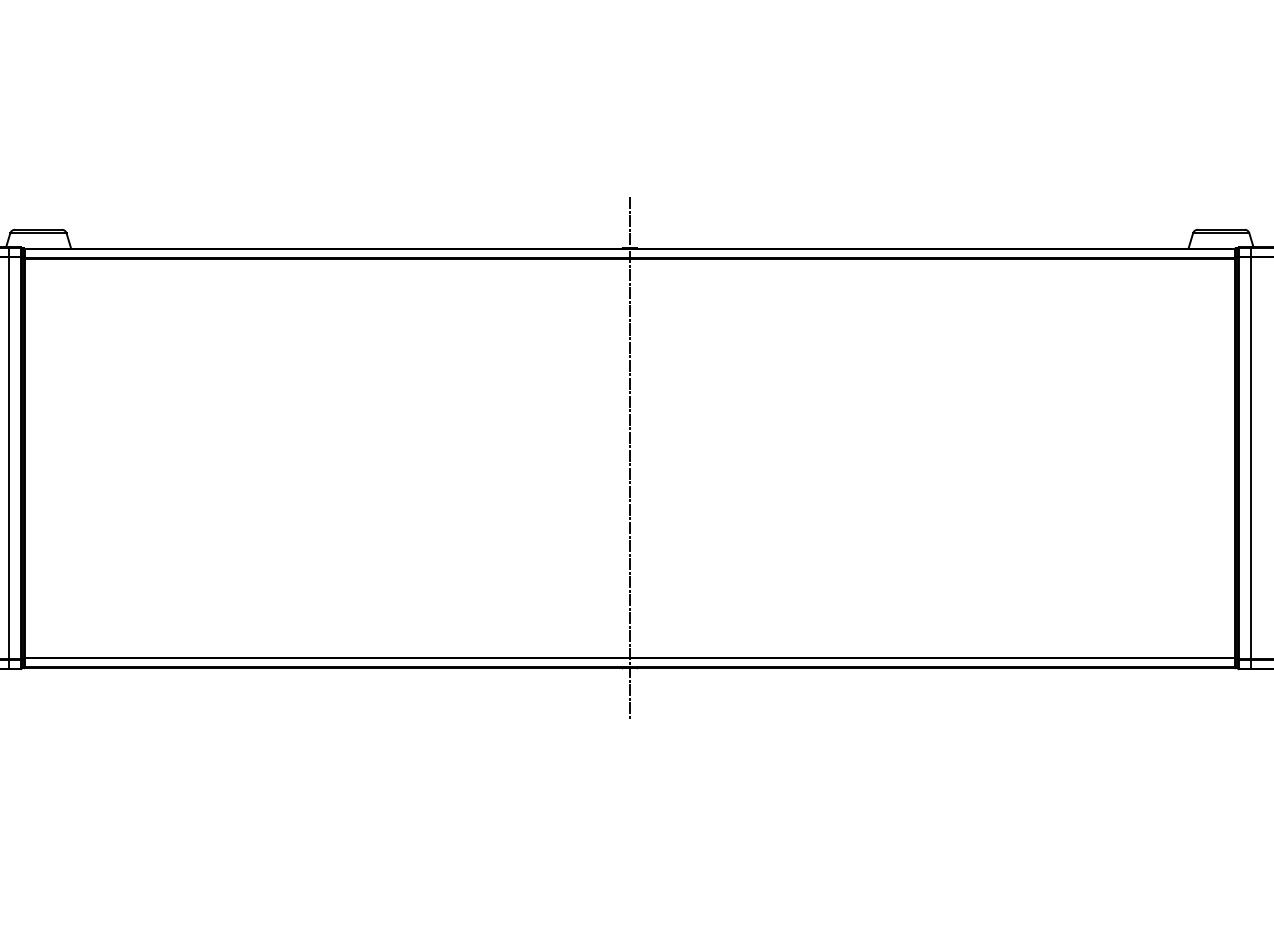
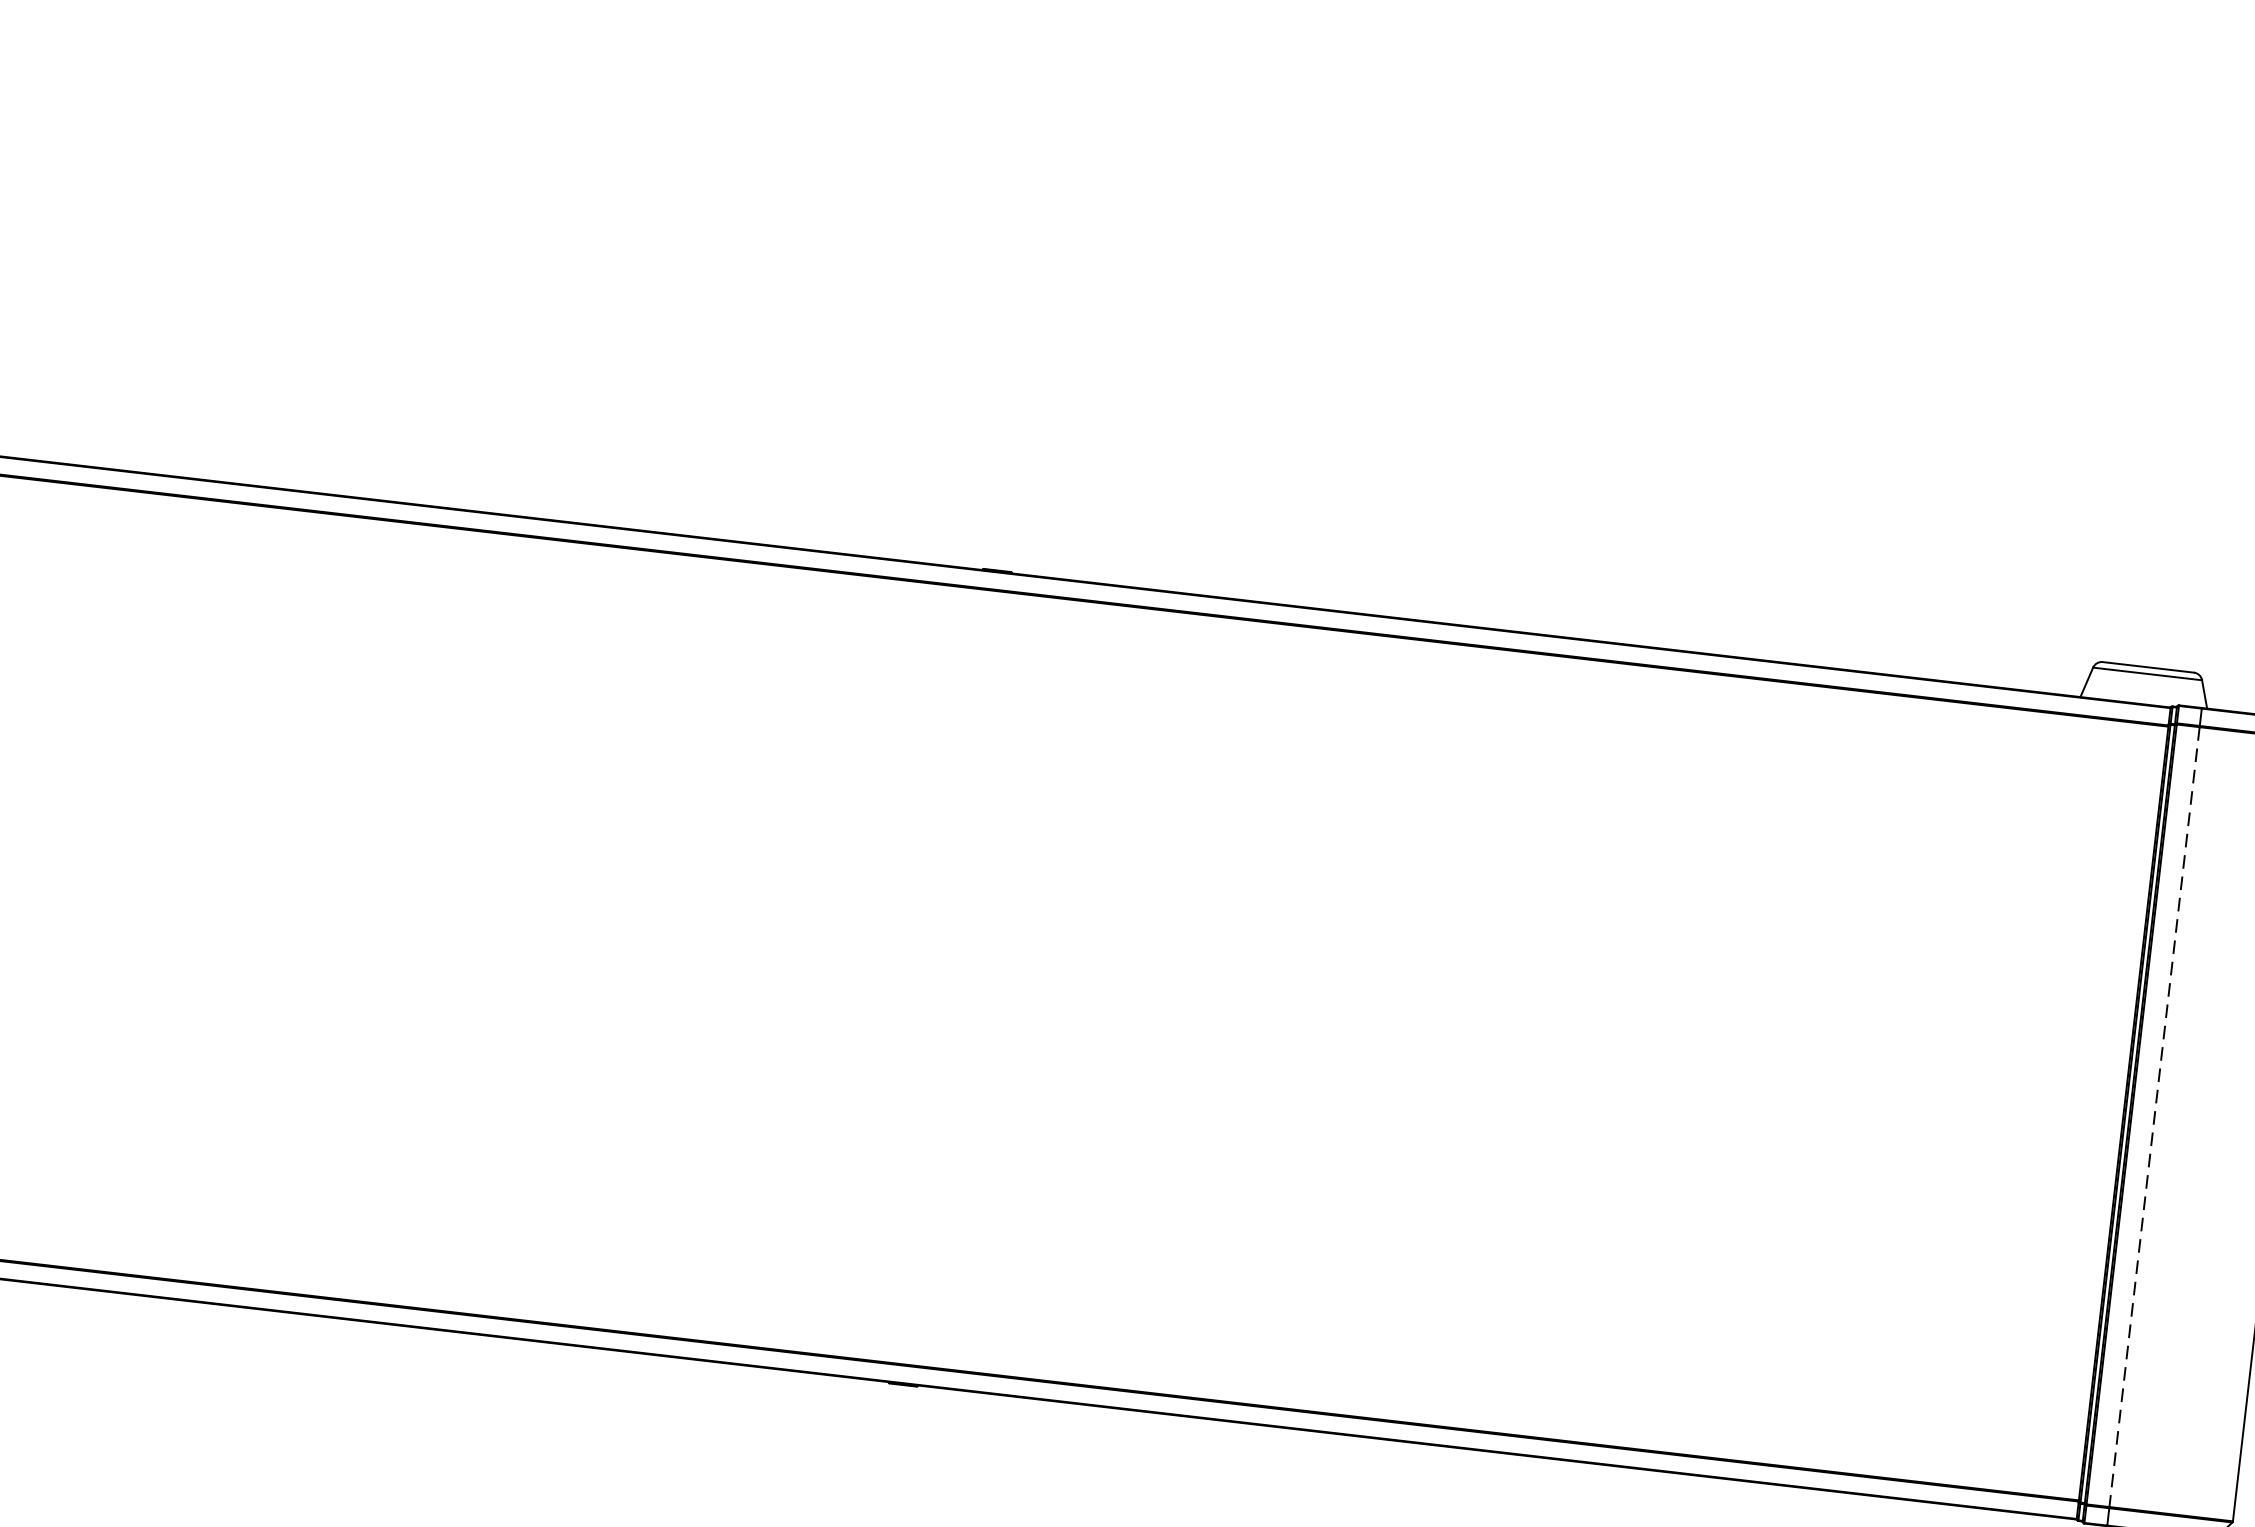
line: (629, 458) -> (949, 978), removed
line: (1250, 458) -> (2153, 1117), solid -> dashed

